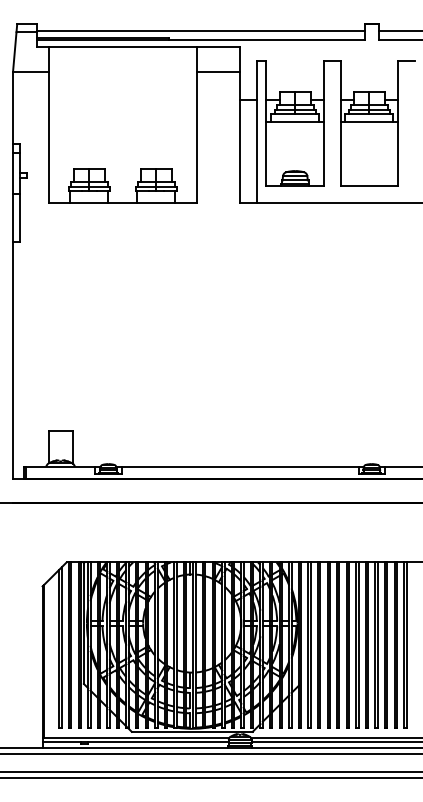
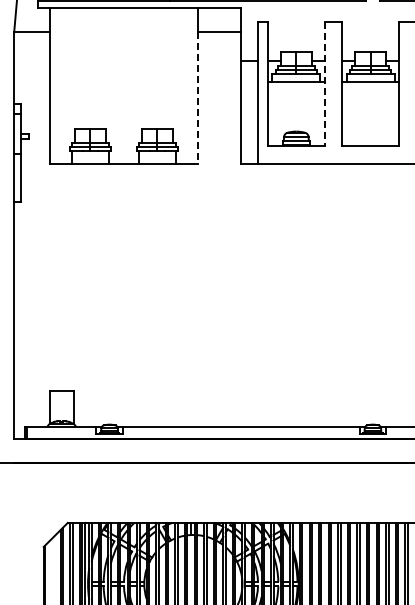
line: (323, 124) -> (324, 85), solid -> dashed
line: (197, 137) -> (198, 98), solid -> dashed

